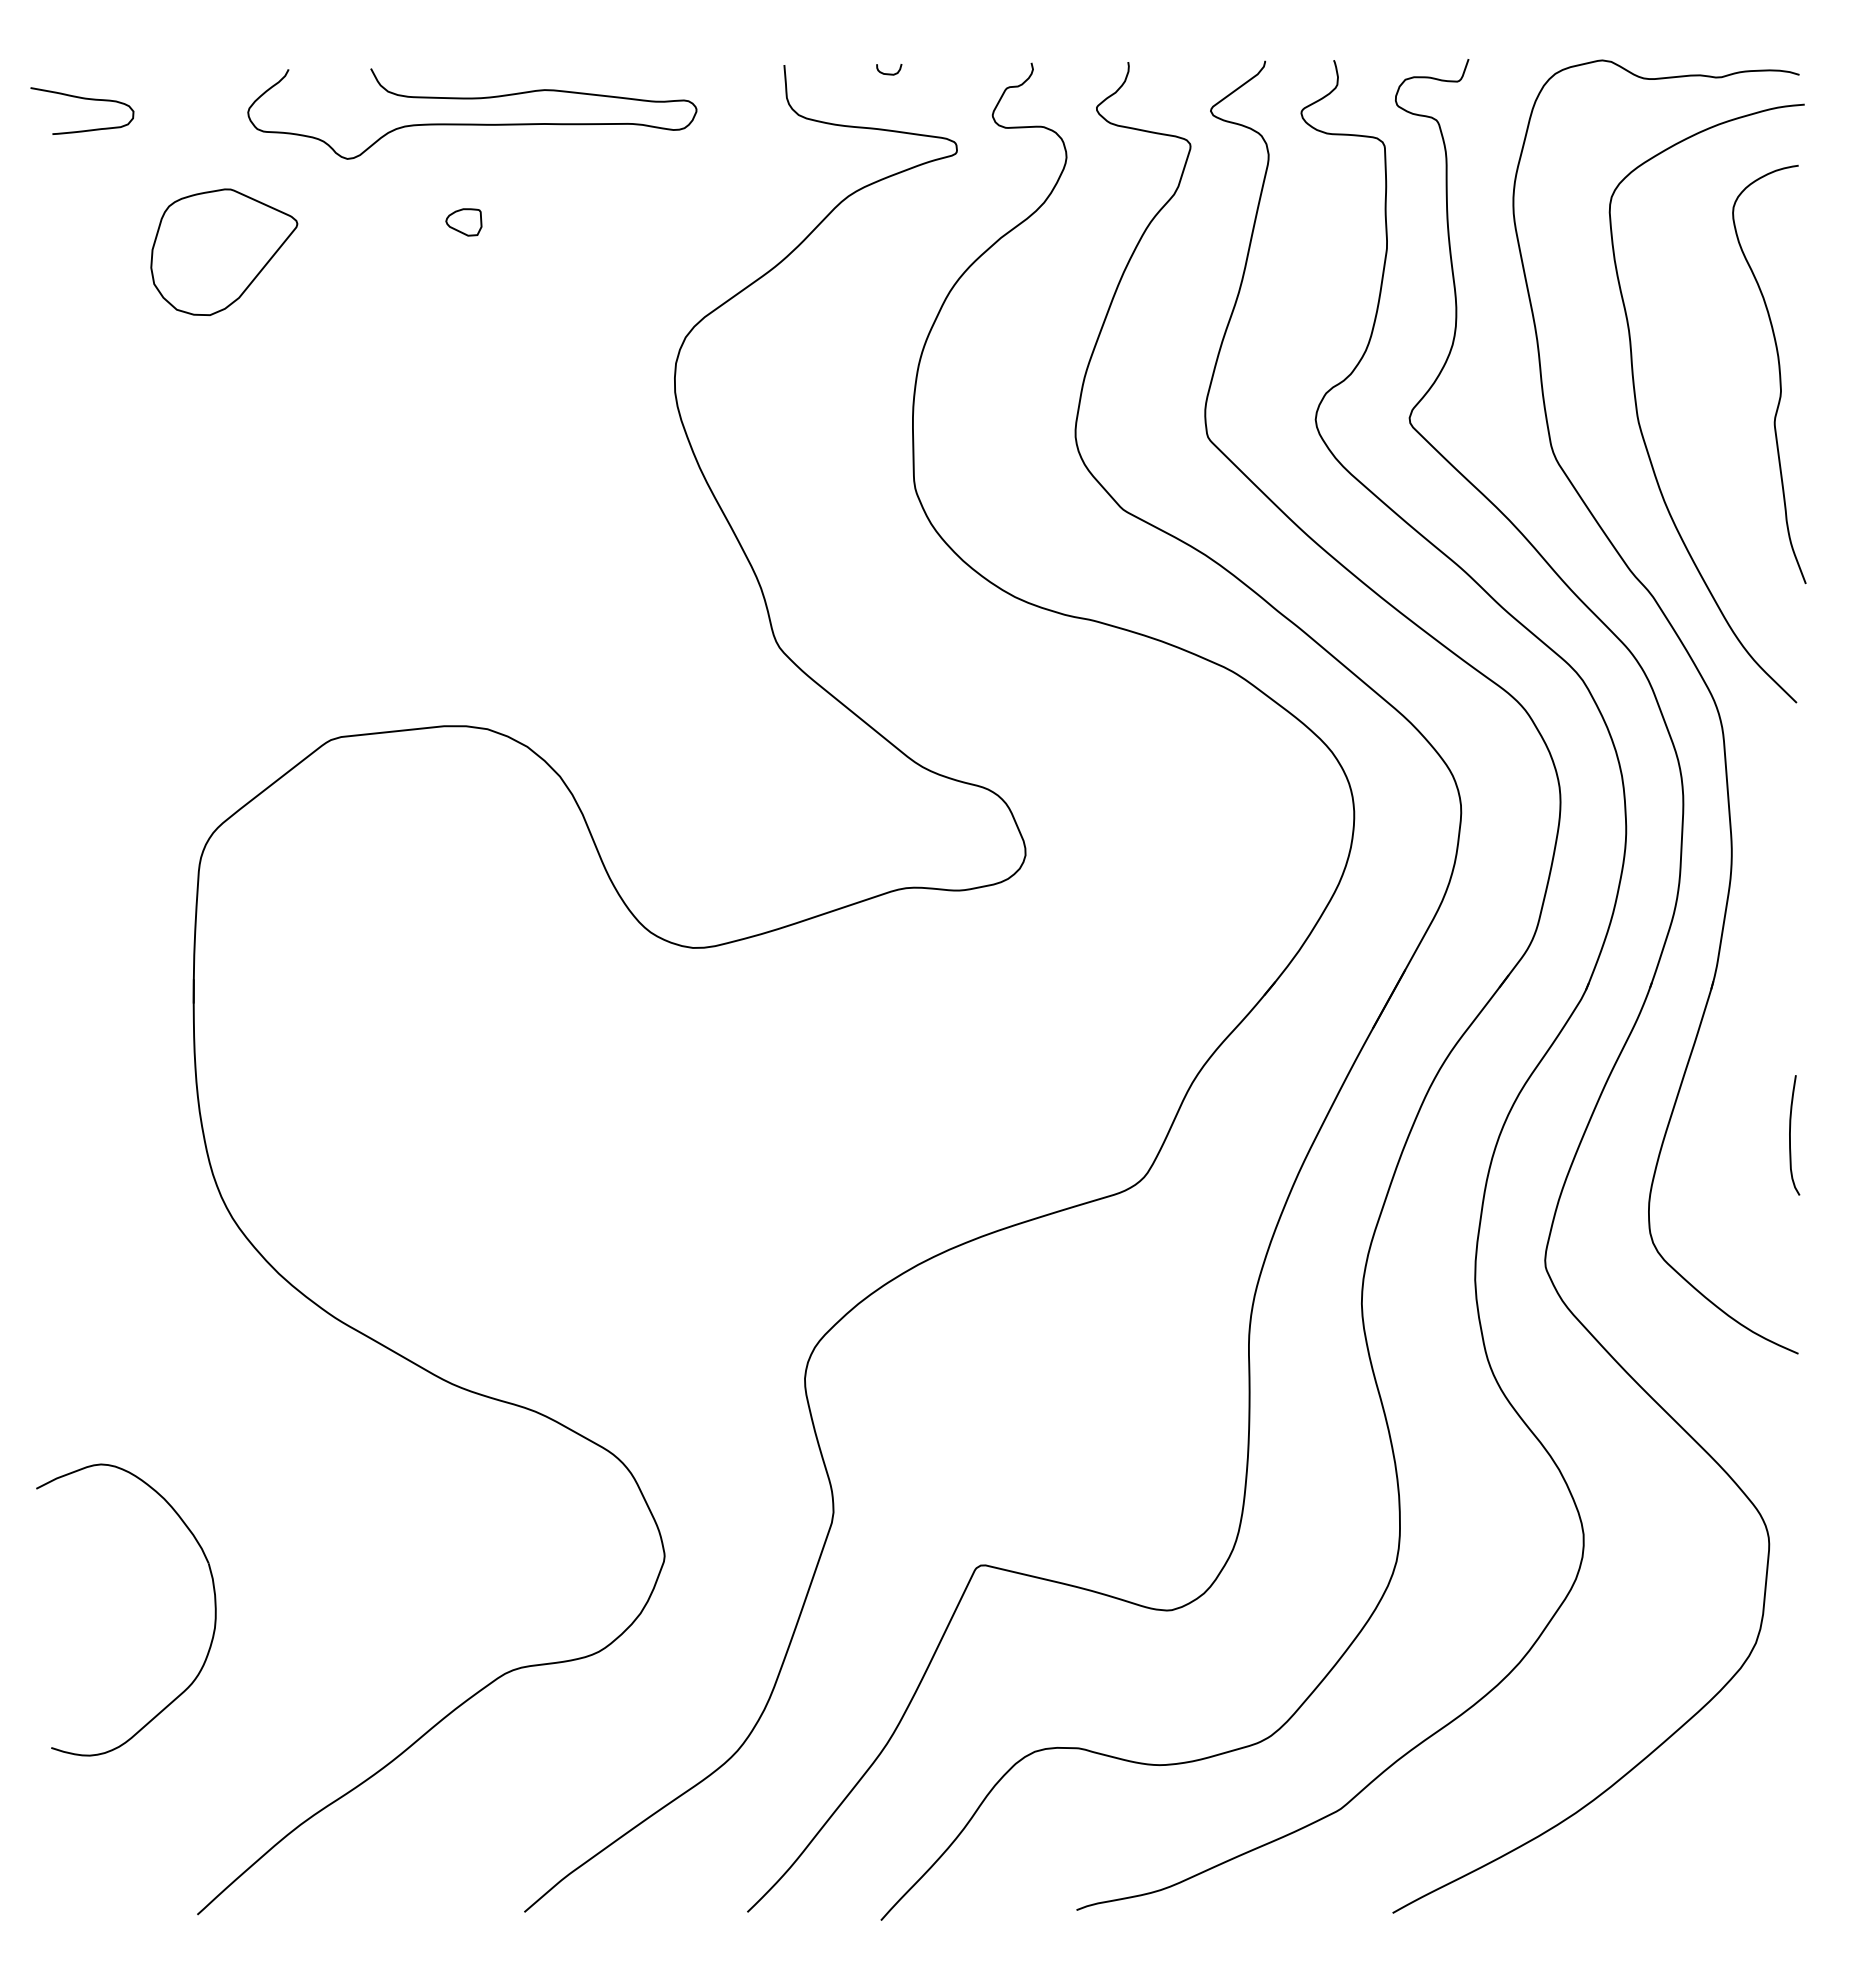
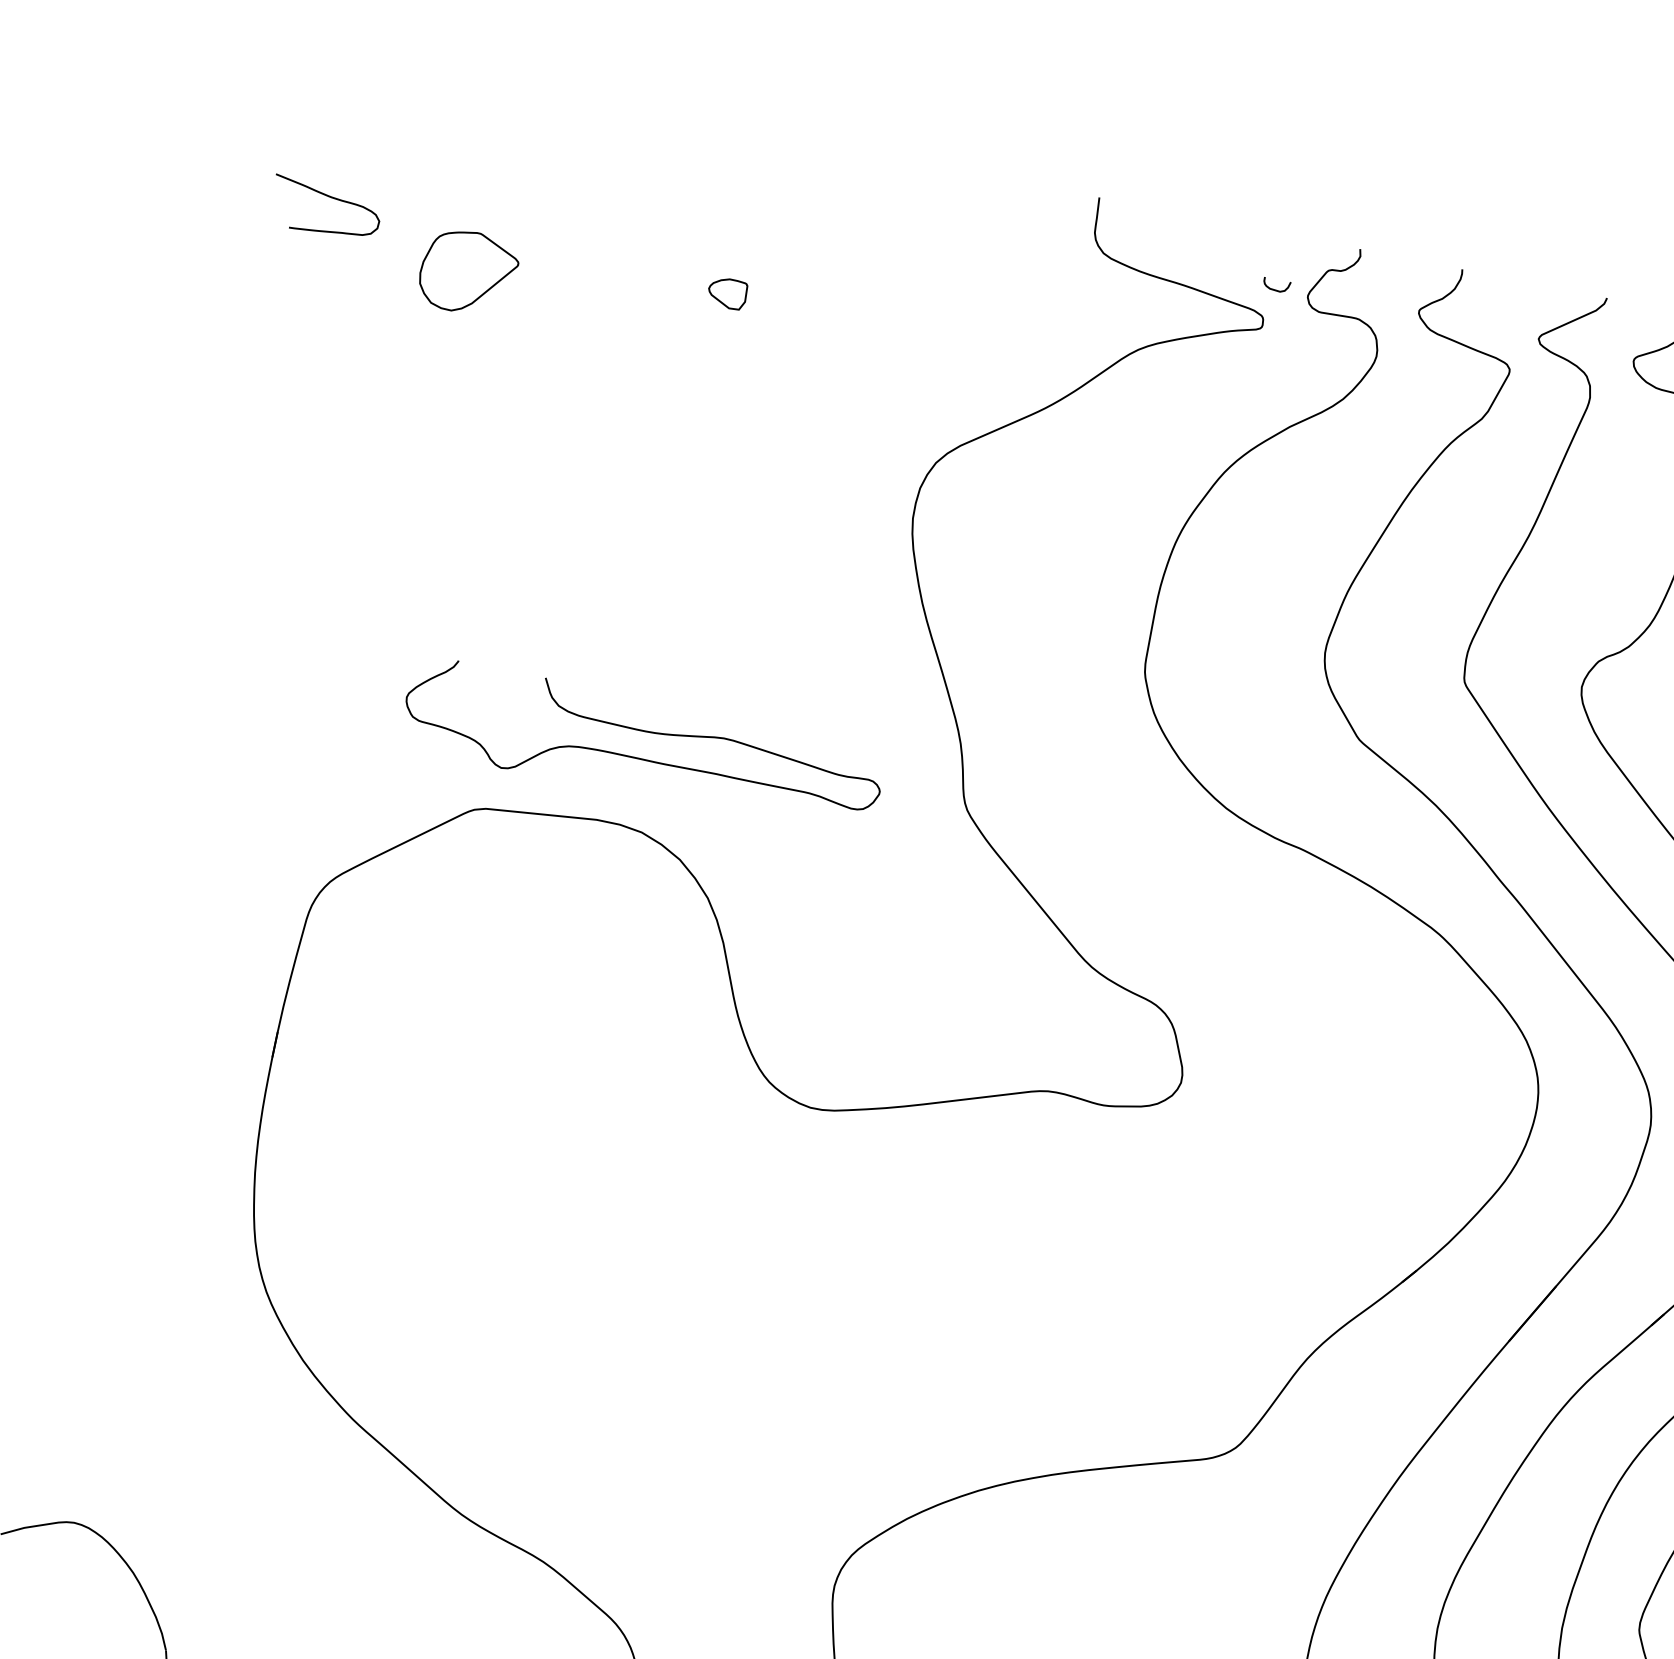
curve: (889, 73) -> (1276, 289), moved
curve: (83, 99) -> (329, 197), moved
curve: (472, 123) -> (640, 757), moved
part: (224, 252) -> (468, 272), size x0.6

